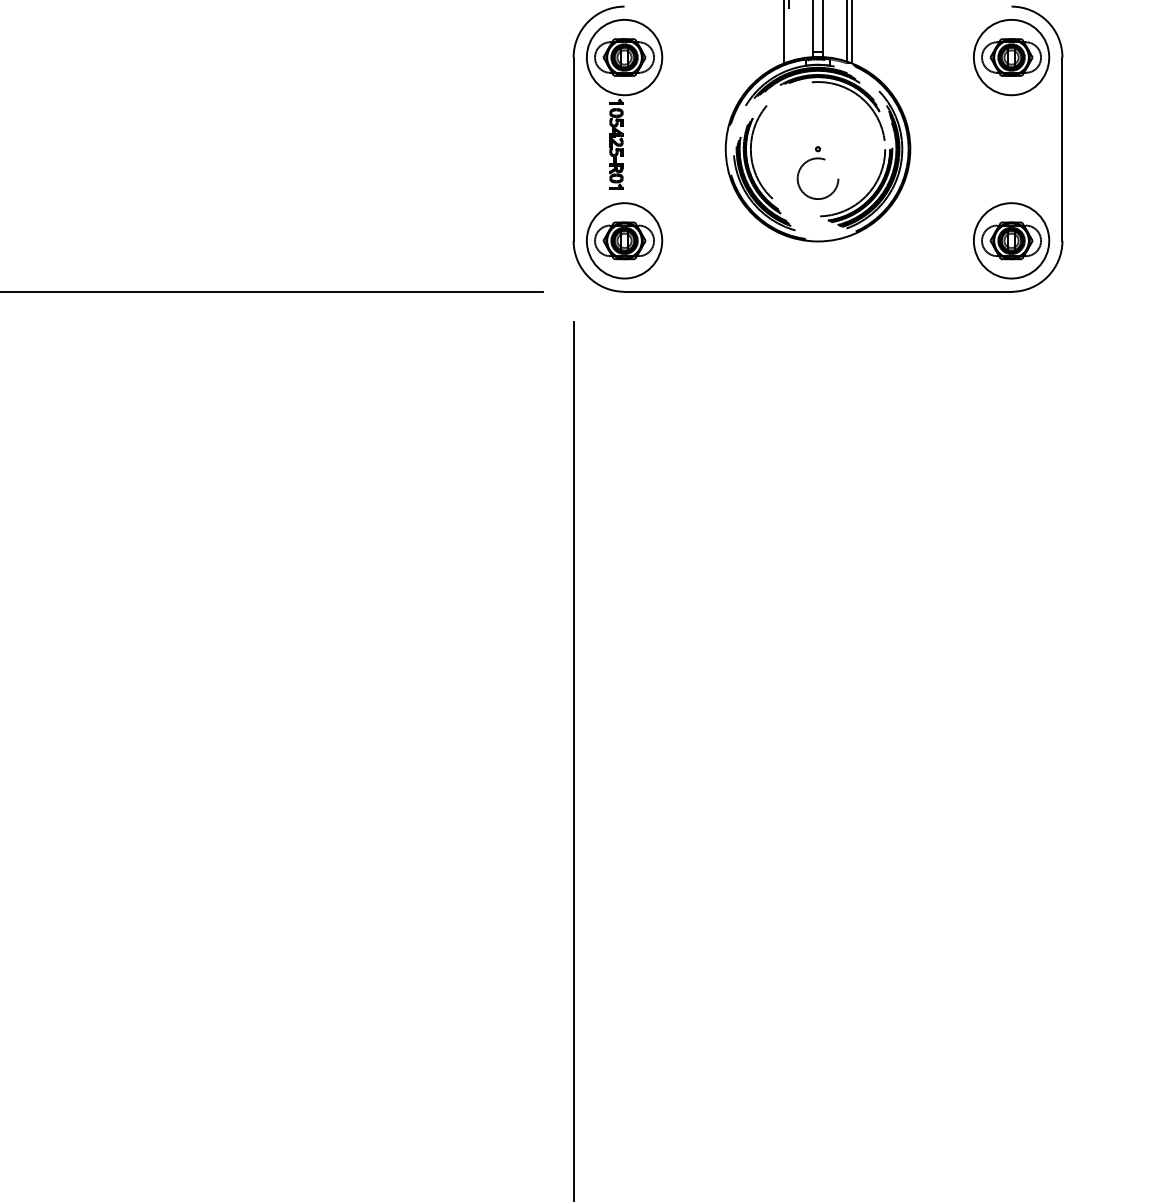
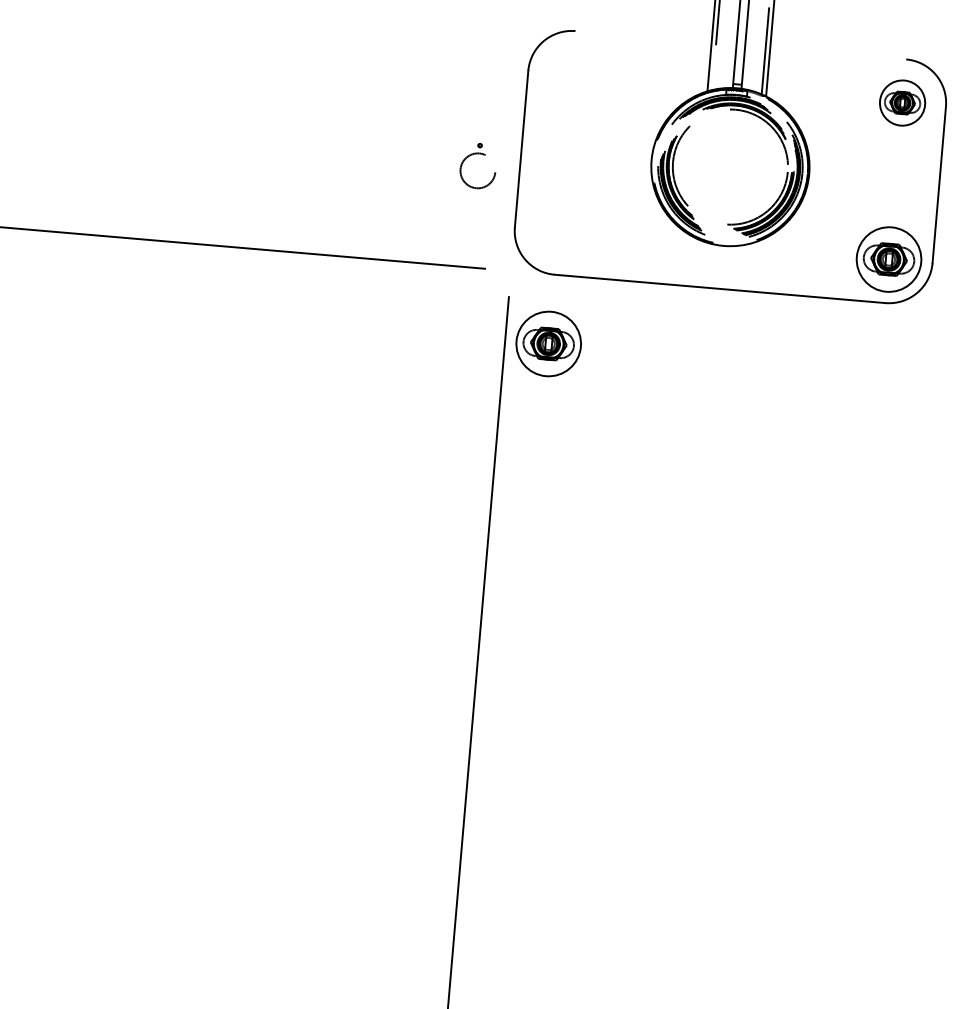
part: (1011, 57) -> (902, 102), size x0.7
part: (624, 104) -> (568, 114), removed
part: (817, 159) -> (478, 154), moved
part: (624, 240) -> (548, 343), moved

